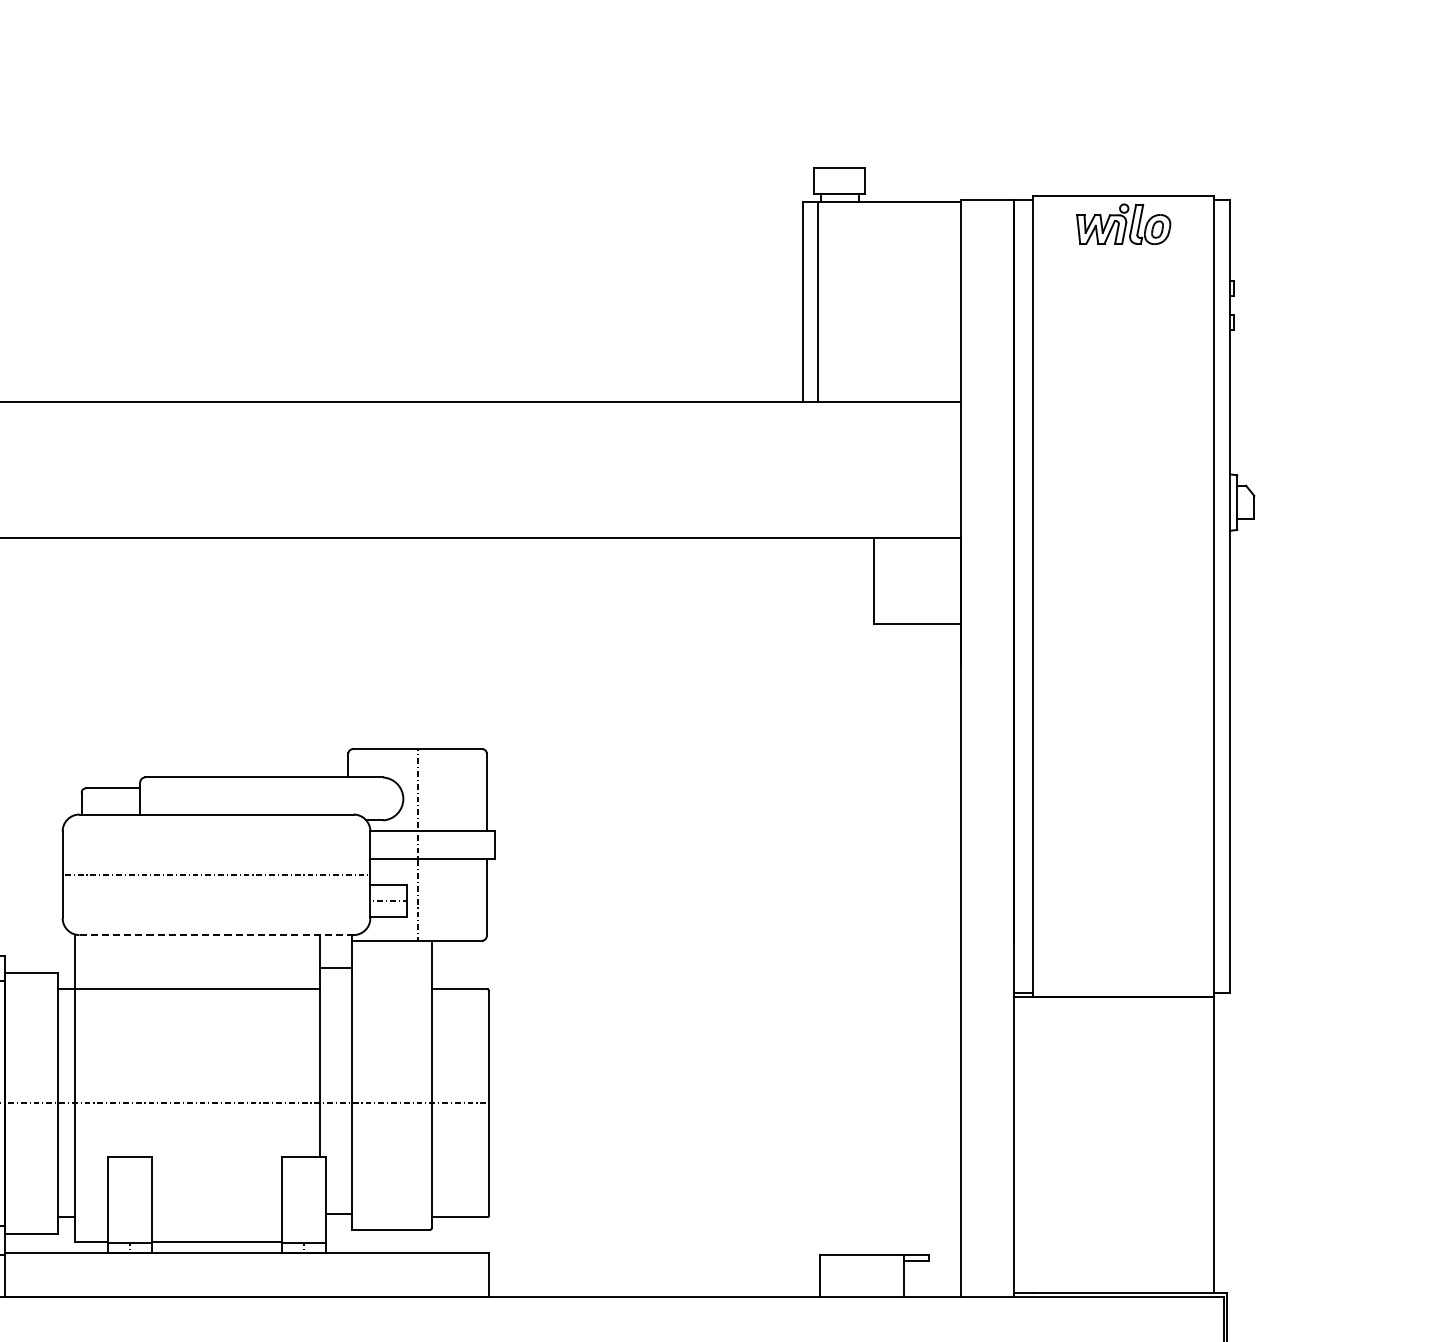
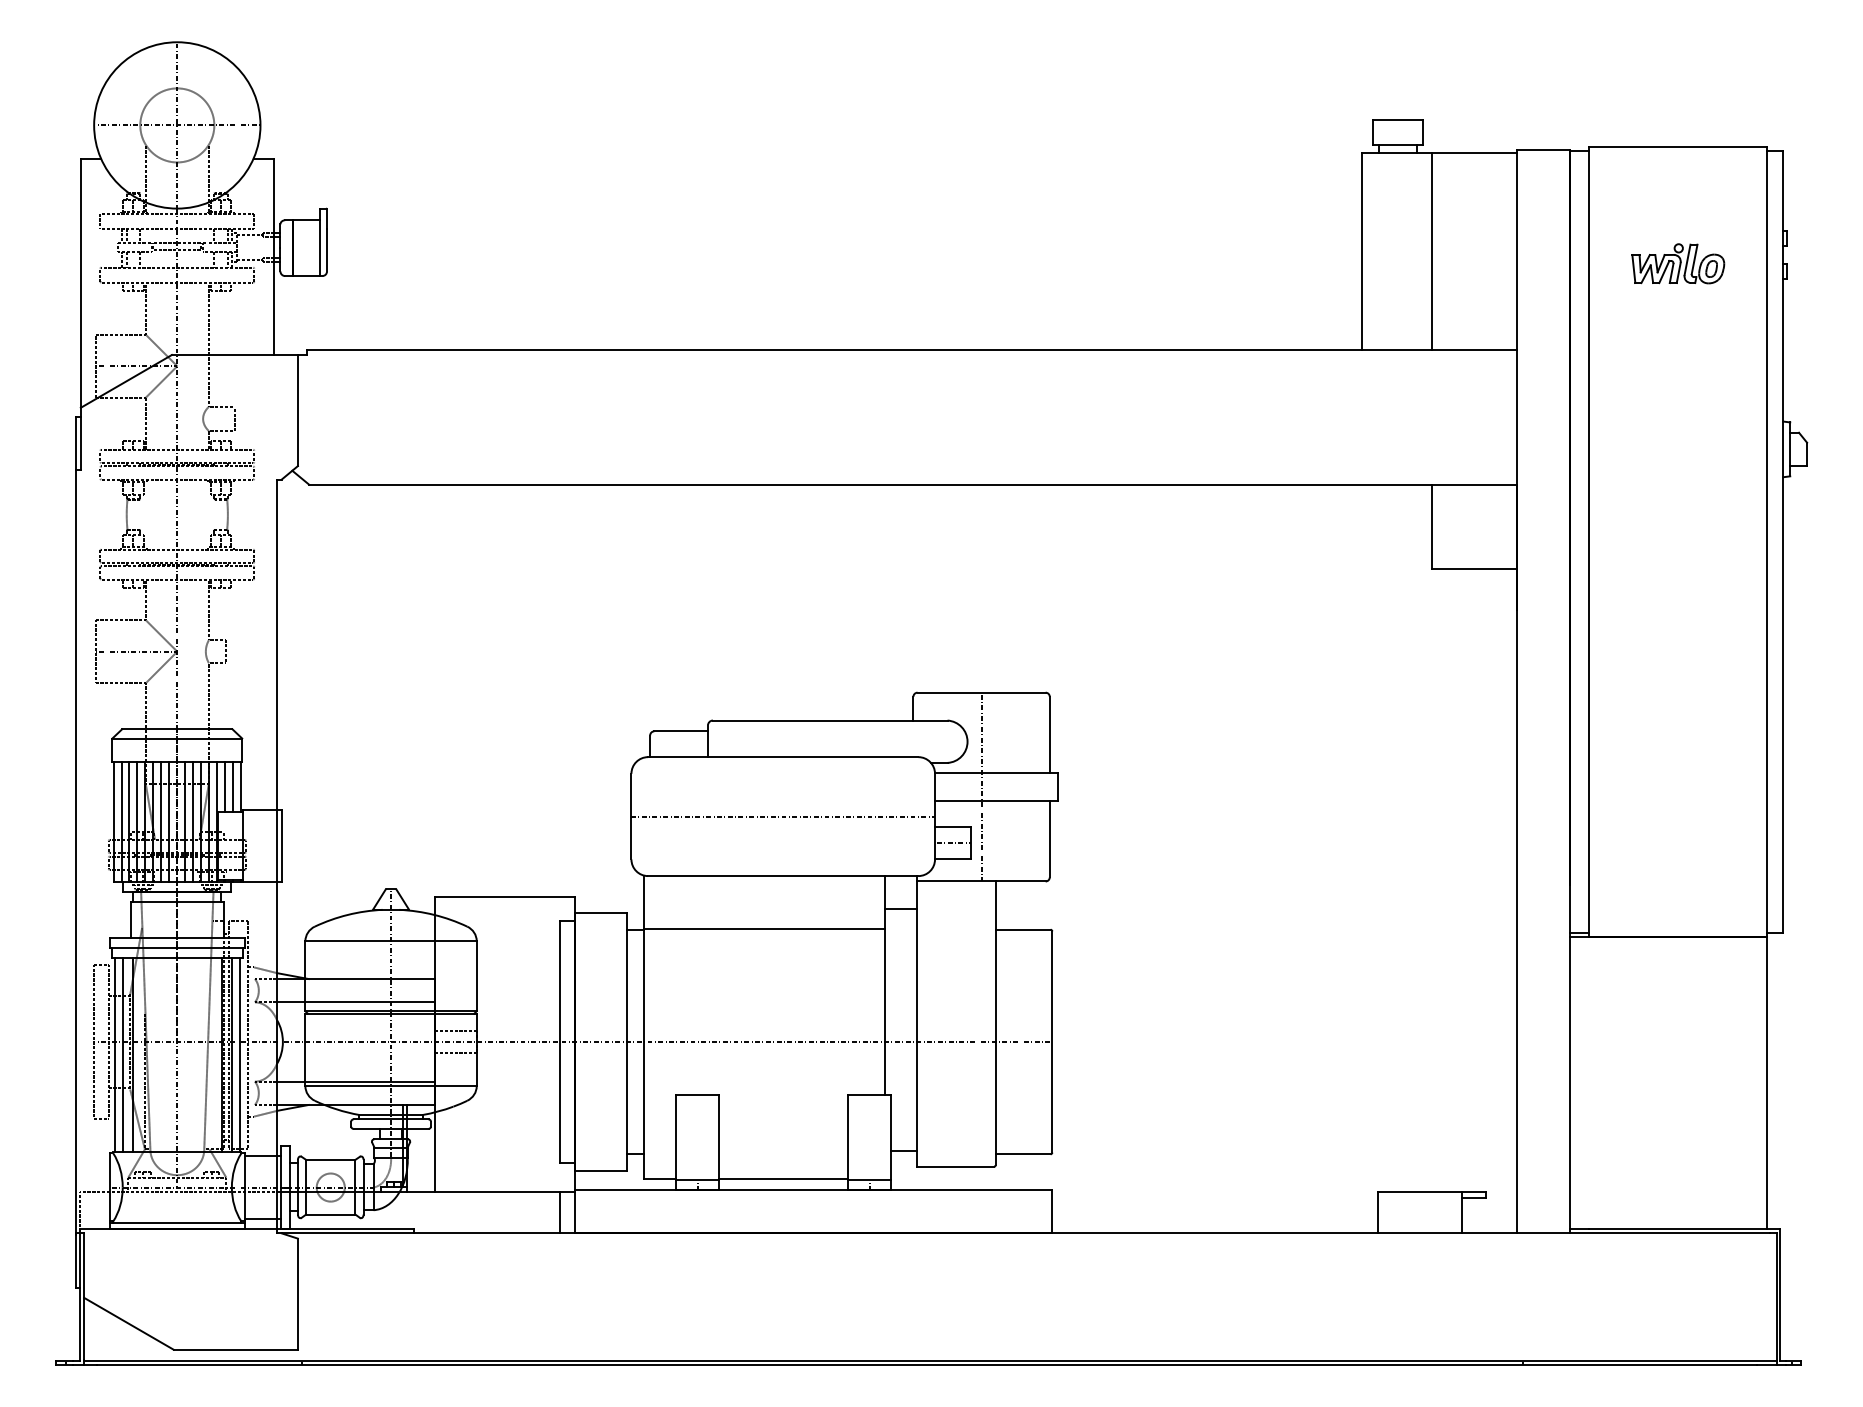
part: (1123, 223) -> (1678, 263), moved
line: (817, 302) -> (1431, 251), moved
line: (216, 935) -> (783, 876), dashed -> solid

